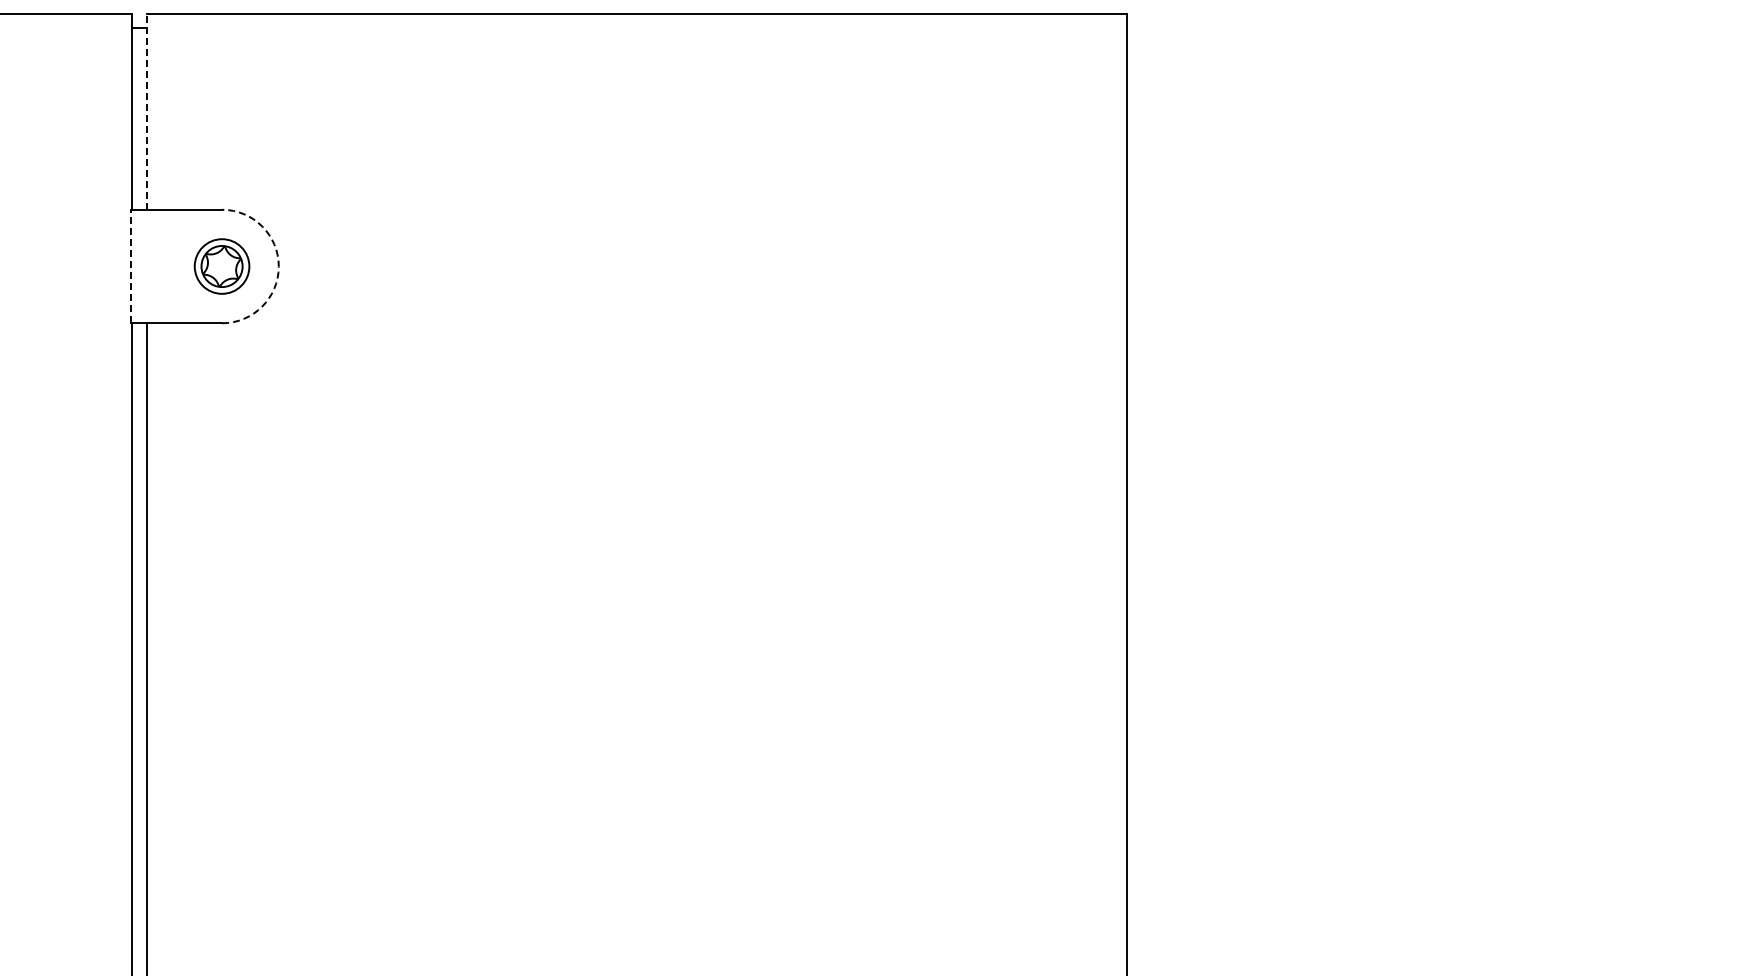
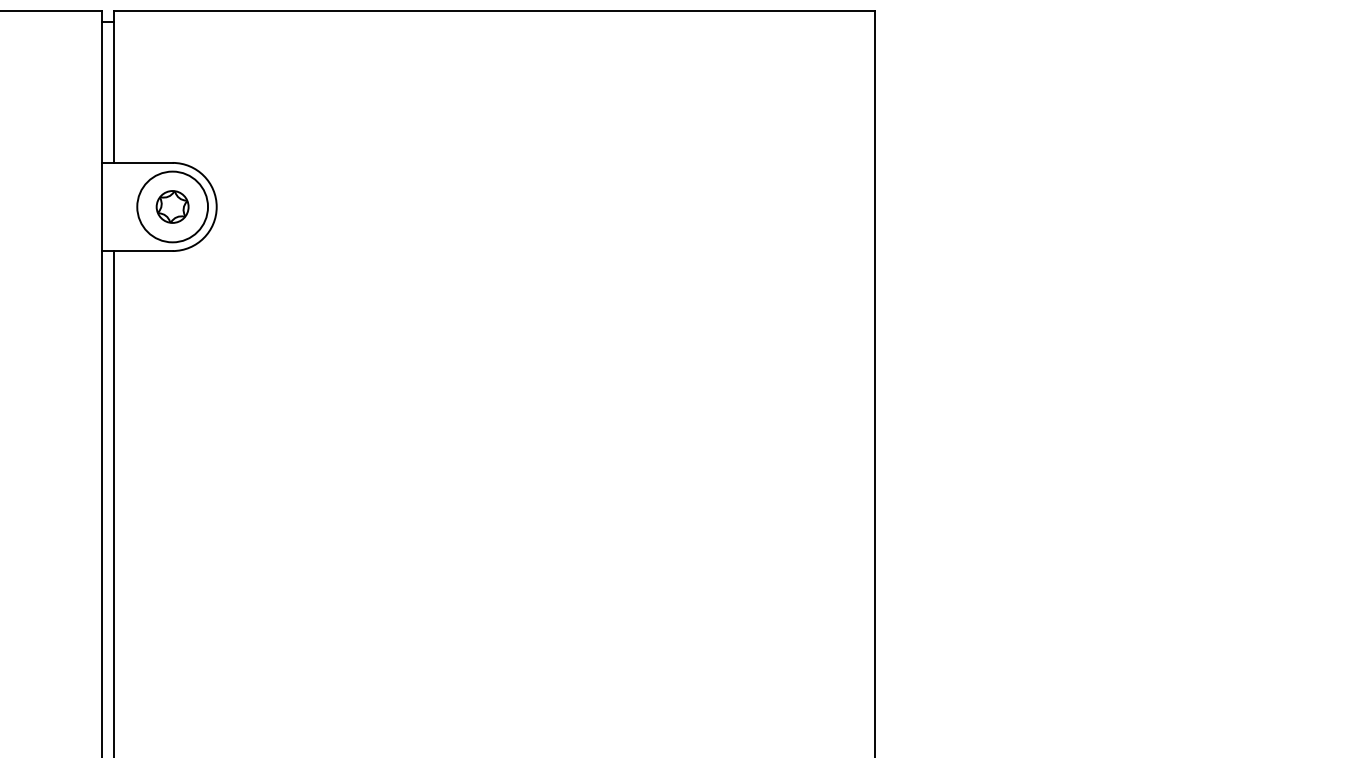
line: (147, 111) -> (114, 86), dashed -> solid
line: (130, 266) -> (101, 206), dashed -> solid
circle: (221, 266) -> (172, 206), size x1.67
arc: (278, 266) -> (216, 206), dashed -> solid

